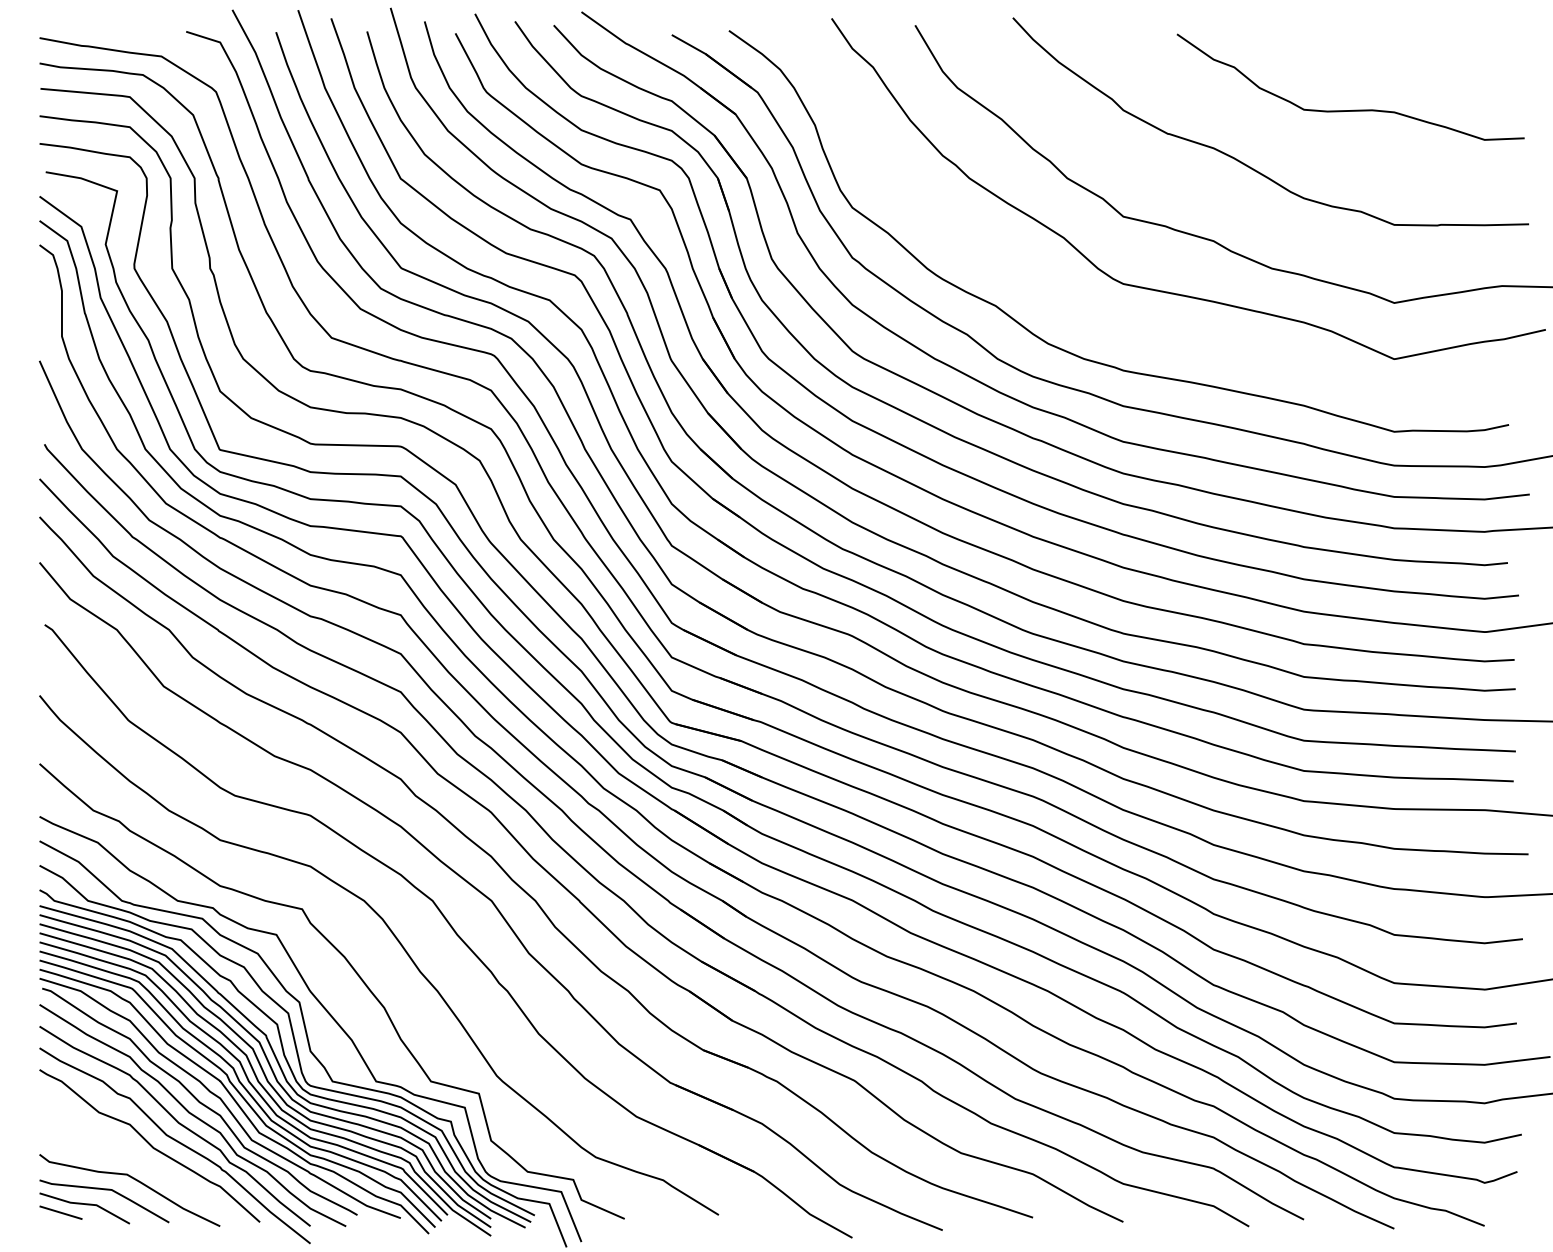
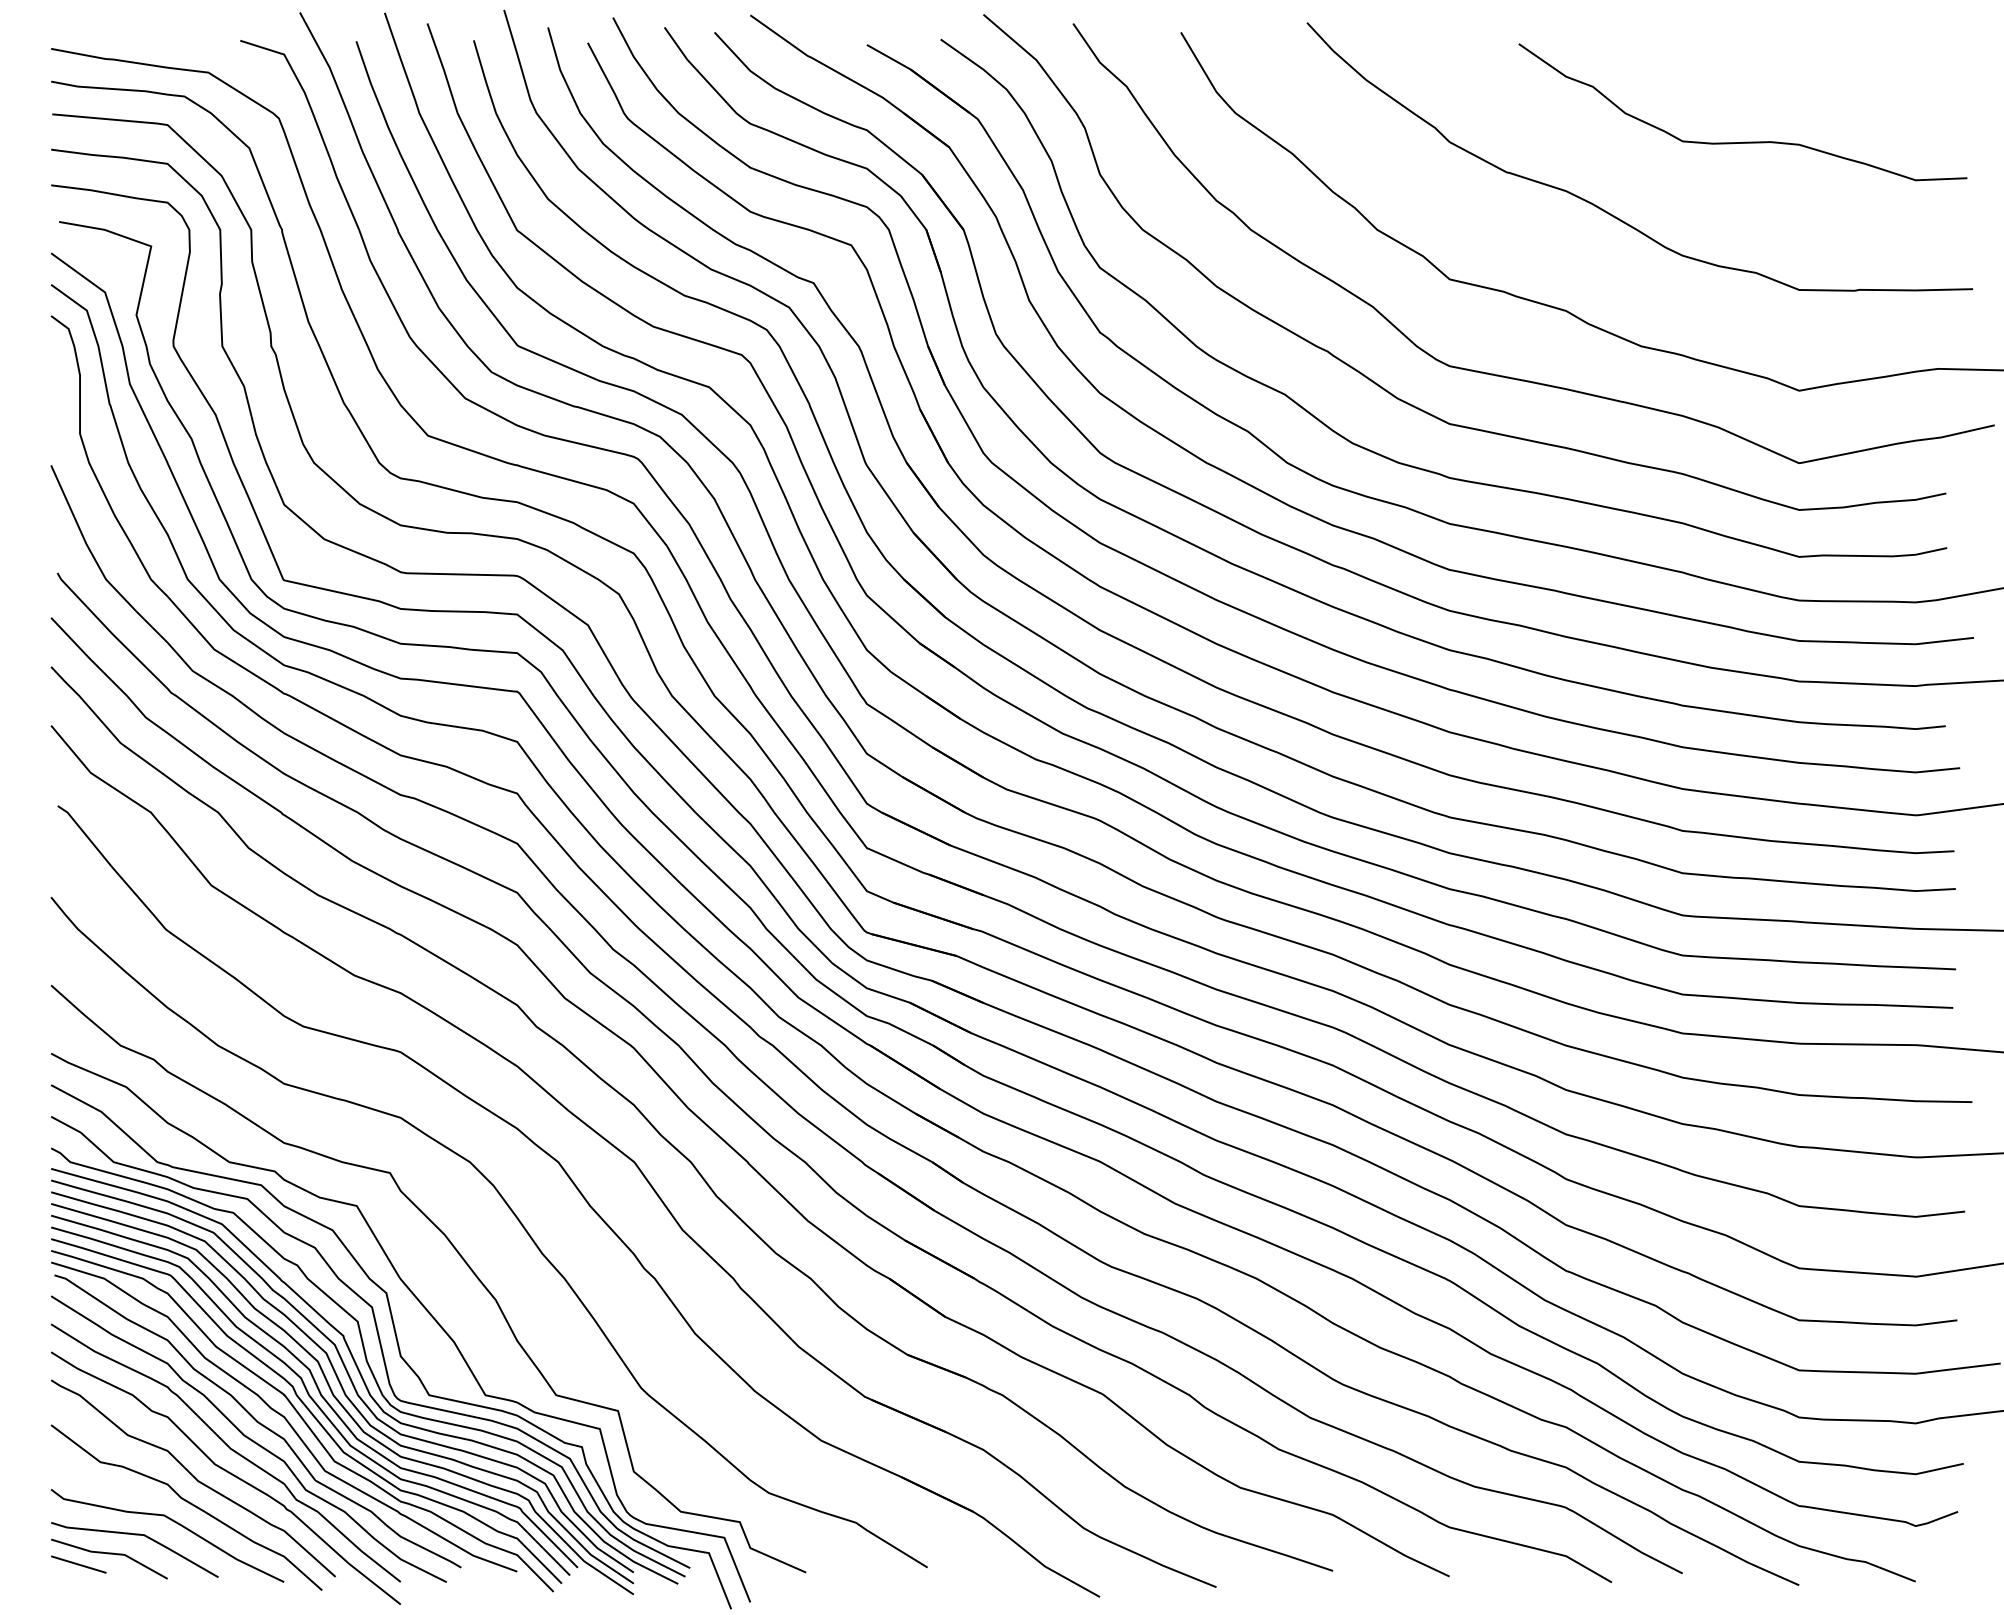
curve: (1066, 296) -> (1376, 382), added
curve: (146, 1165) -> (188, 1503), added

